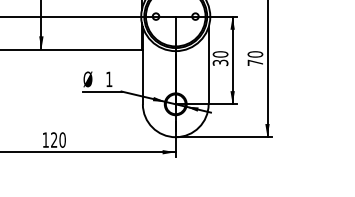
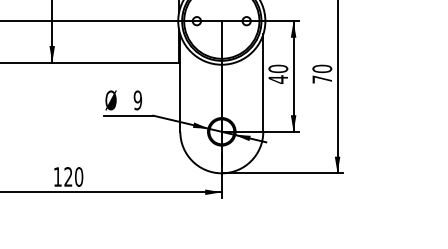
text: (220, 62) -> (278, 79), 30 -> 40
text: (109, 79) -> (138, 100), 1 -> 9

